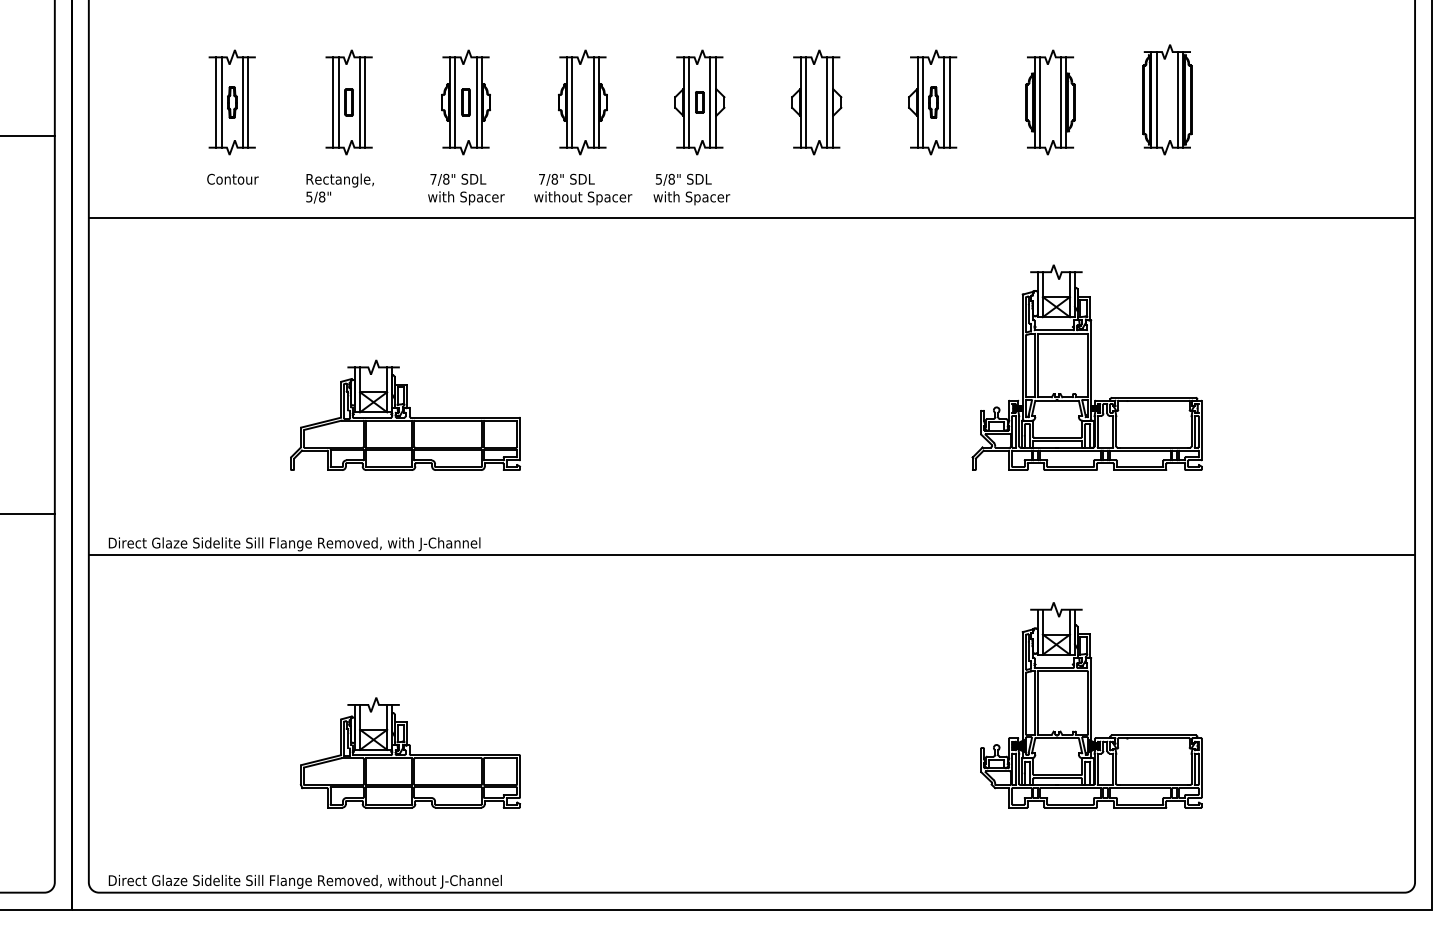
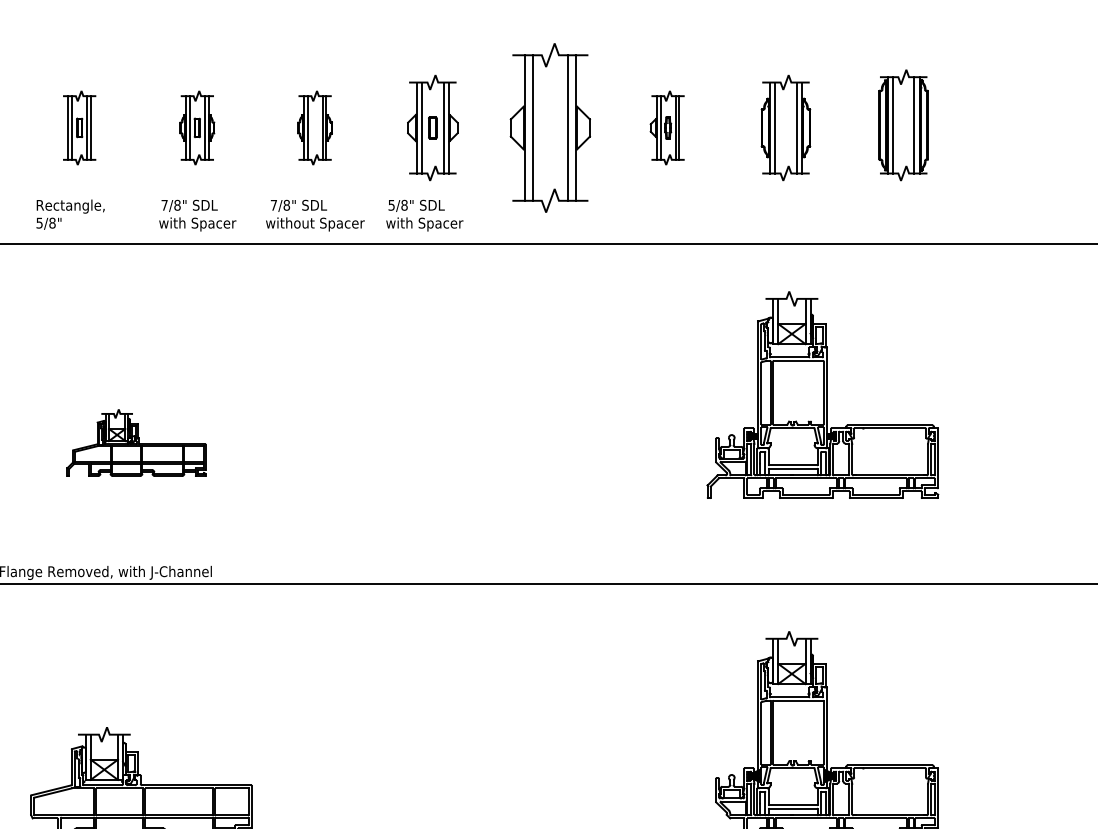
part: (348, 102) -> (79, 127), size x0.7
part: (465, 102) -> (196, 127), size x0.7
part: (582, 102) -> (314, 127), size x0.7
part: (816, 102) -> (550, 127), size x1.6
part: (932, 102) -> (667, 127), size x0.7
part: (405, 414) -> (136, 442), size x0.6

